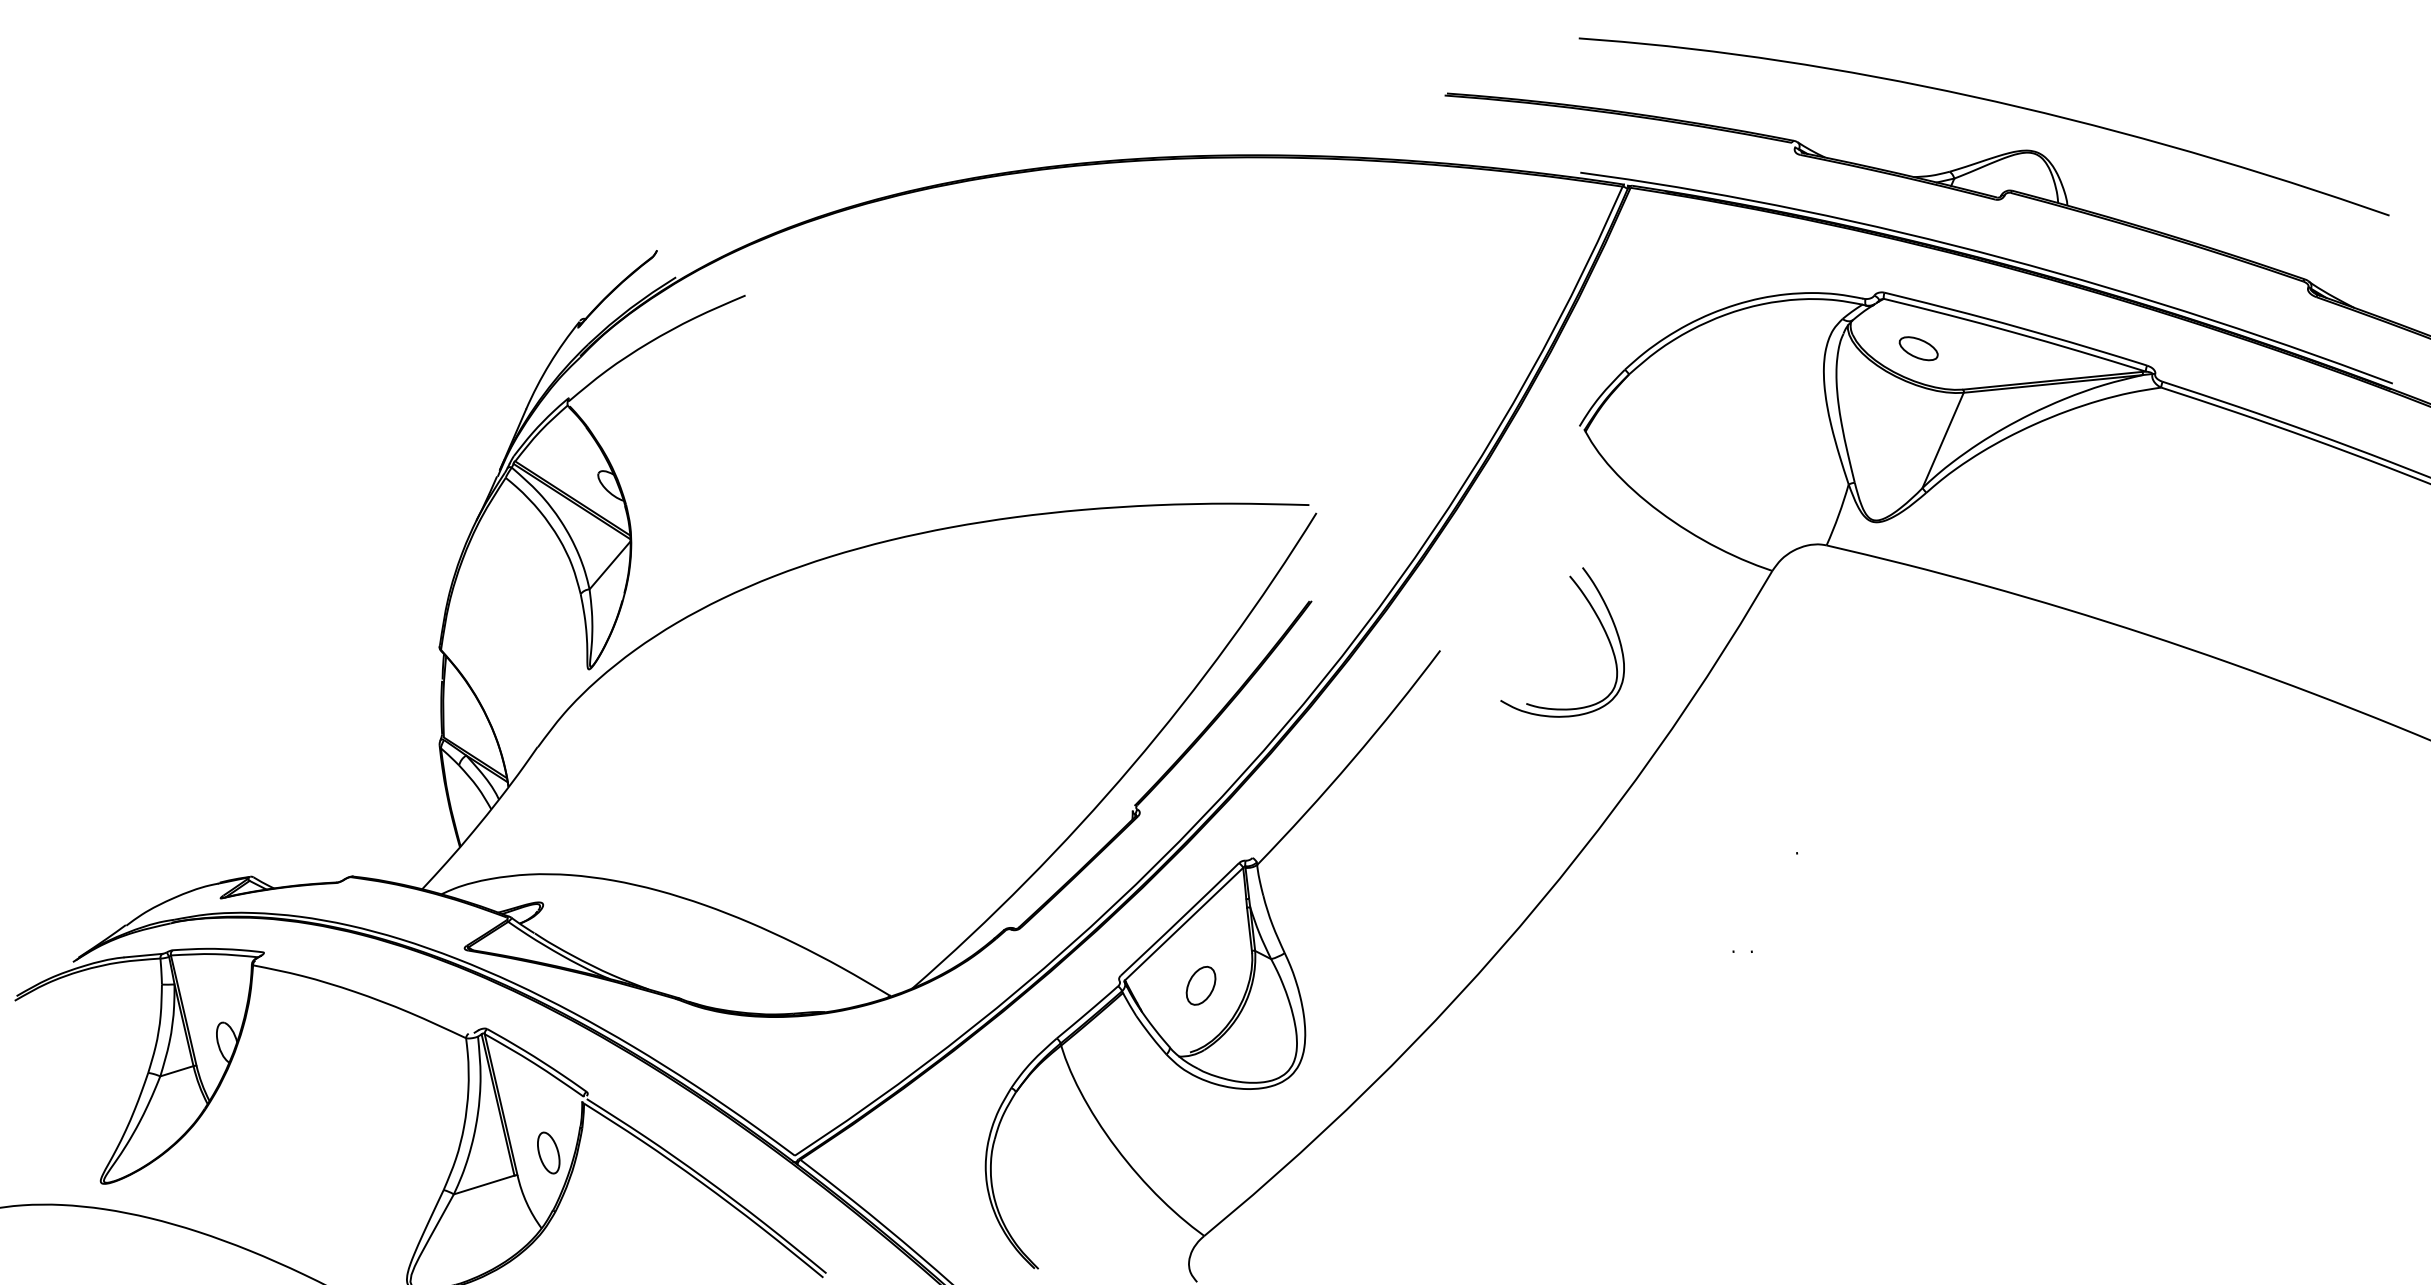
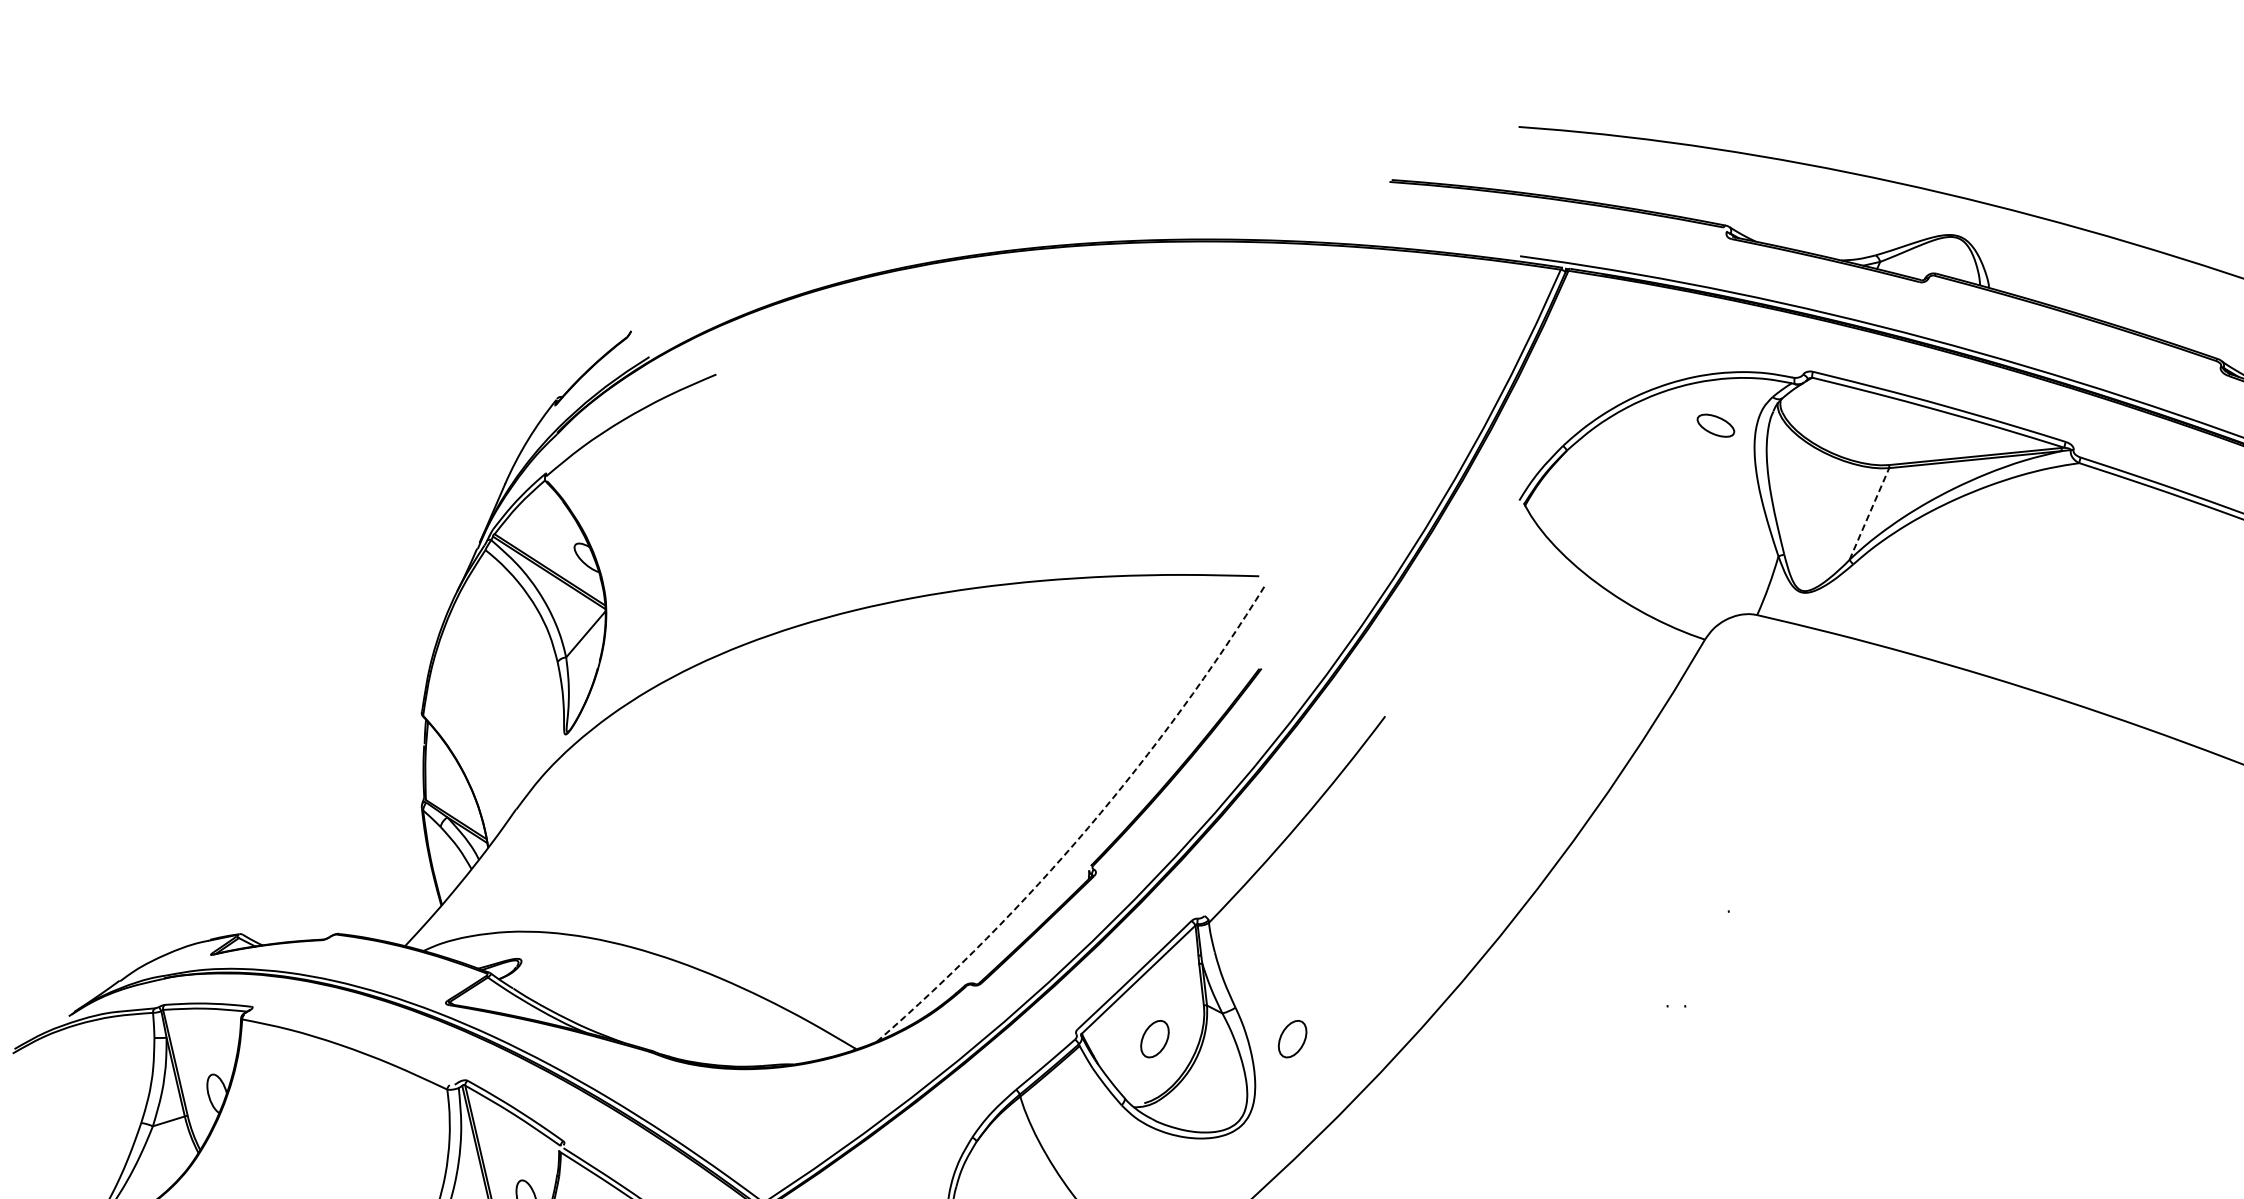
part: (1918, 348) -> (1715, 425), moved
line: (1943, 440) -> (1869, 514), solid -> dashed
part: (1600, 624) -> (1539, 691), removed
arc: (1132, 765) -> (1088, 827), solid -> dashed
part: (1343, 985) -> (1292, 1038), added

